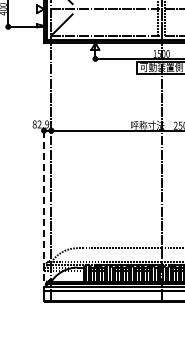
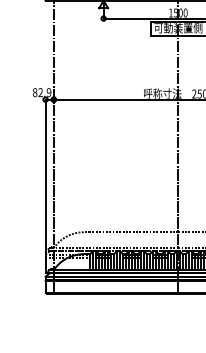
line: (44, 207) -> (46, 186), dashed -> solid

